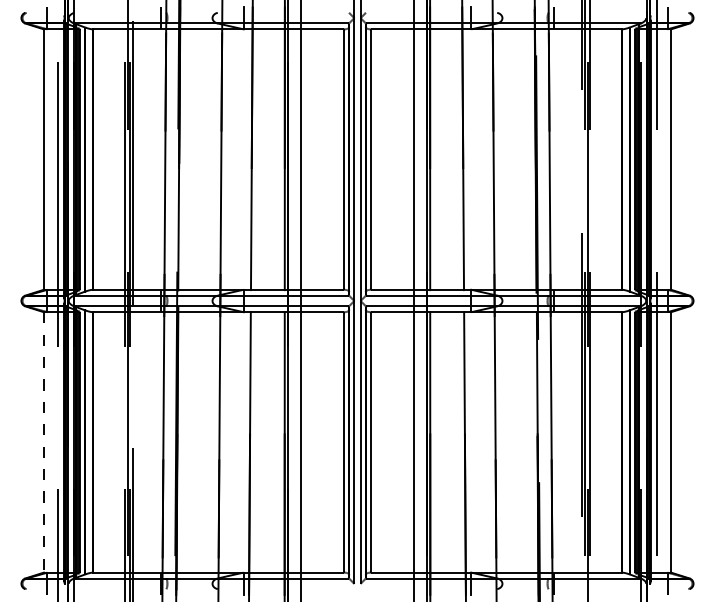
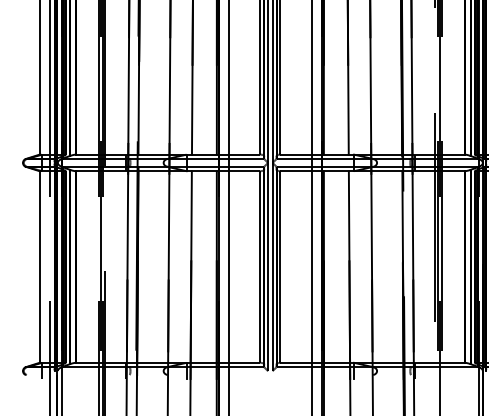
line: (43, 442) -> (39, 267), dashed -> solid

